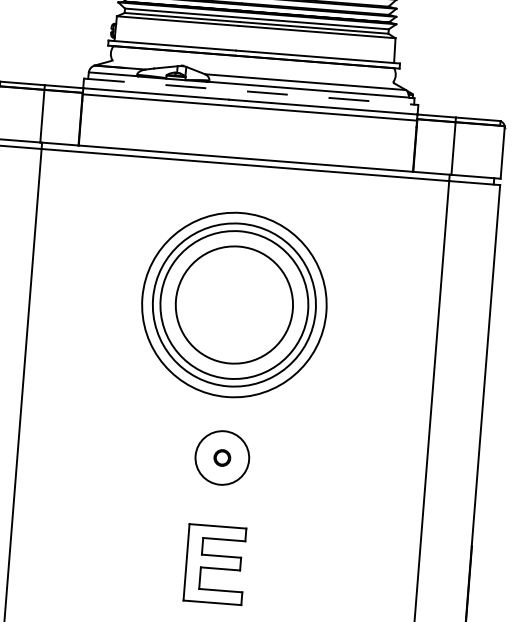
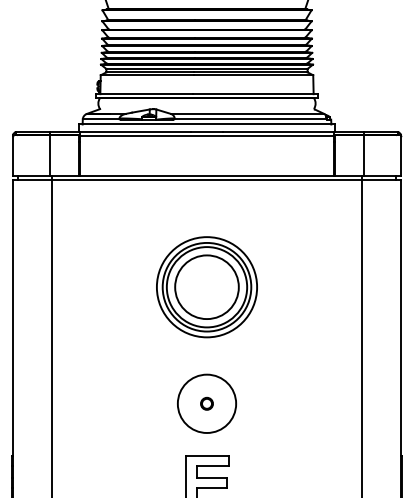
line: (251, 91) -> (207, 124), dashed -> solid
part: (233, 305) -> (206, 287), size x0.71
circle: (221, 457) -> (206, 403), size x1.43

